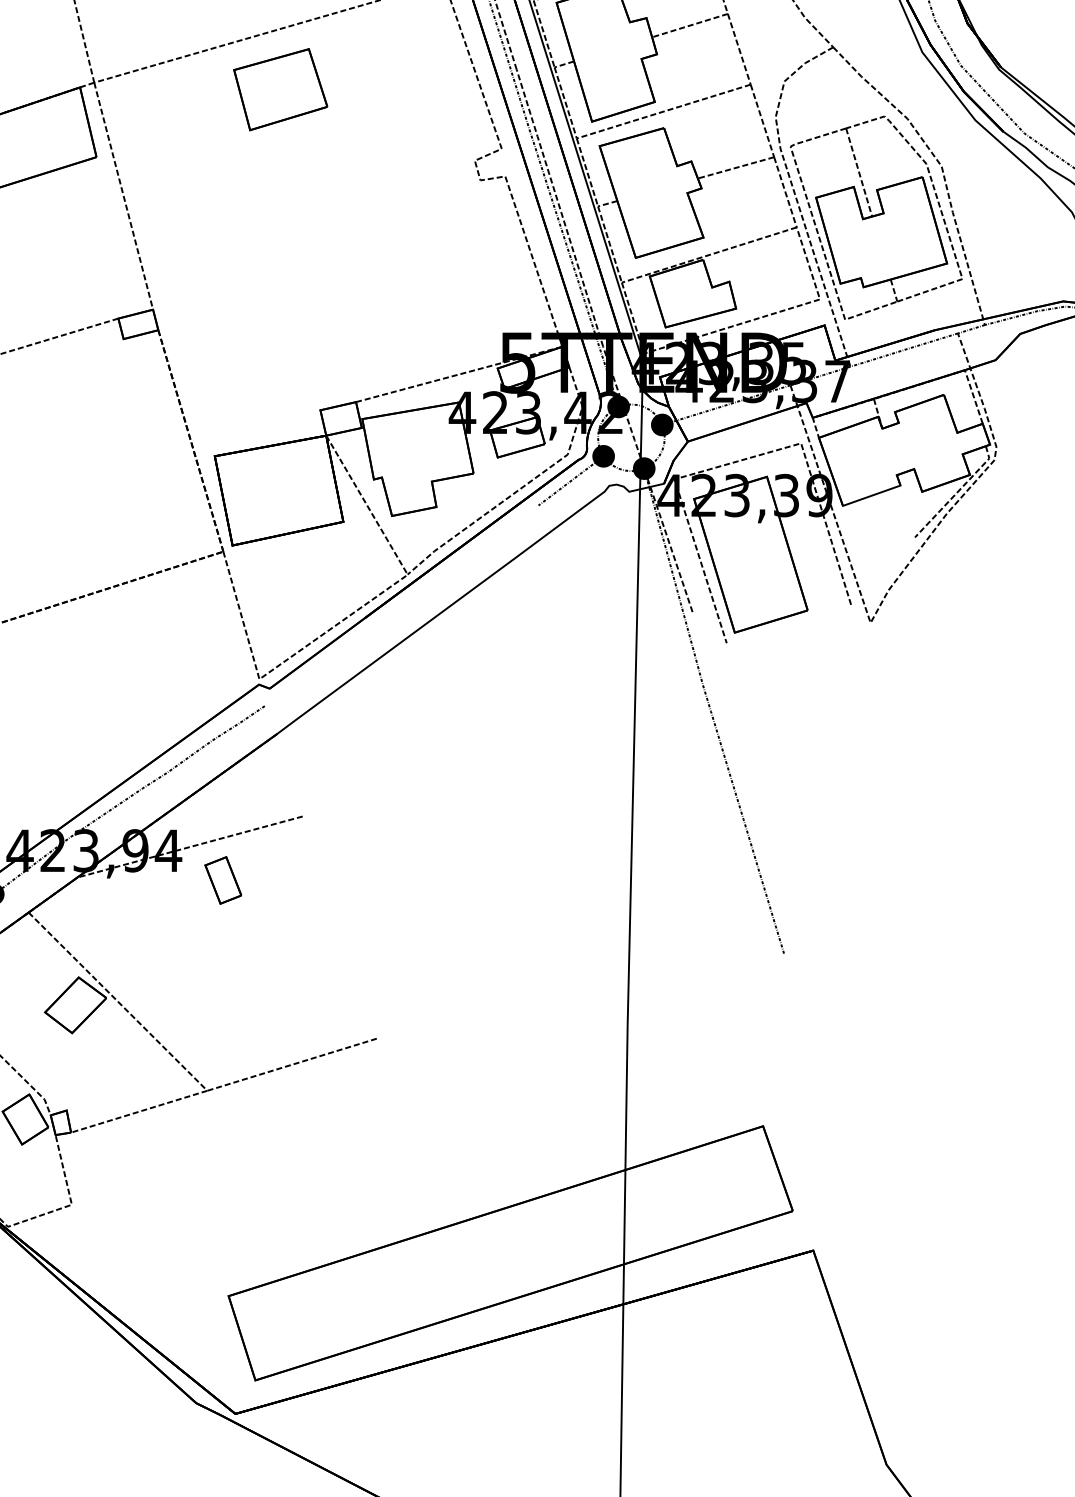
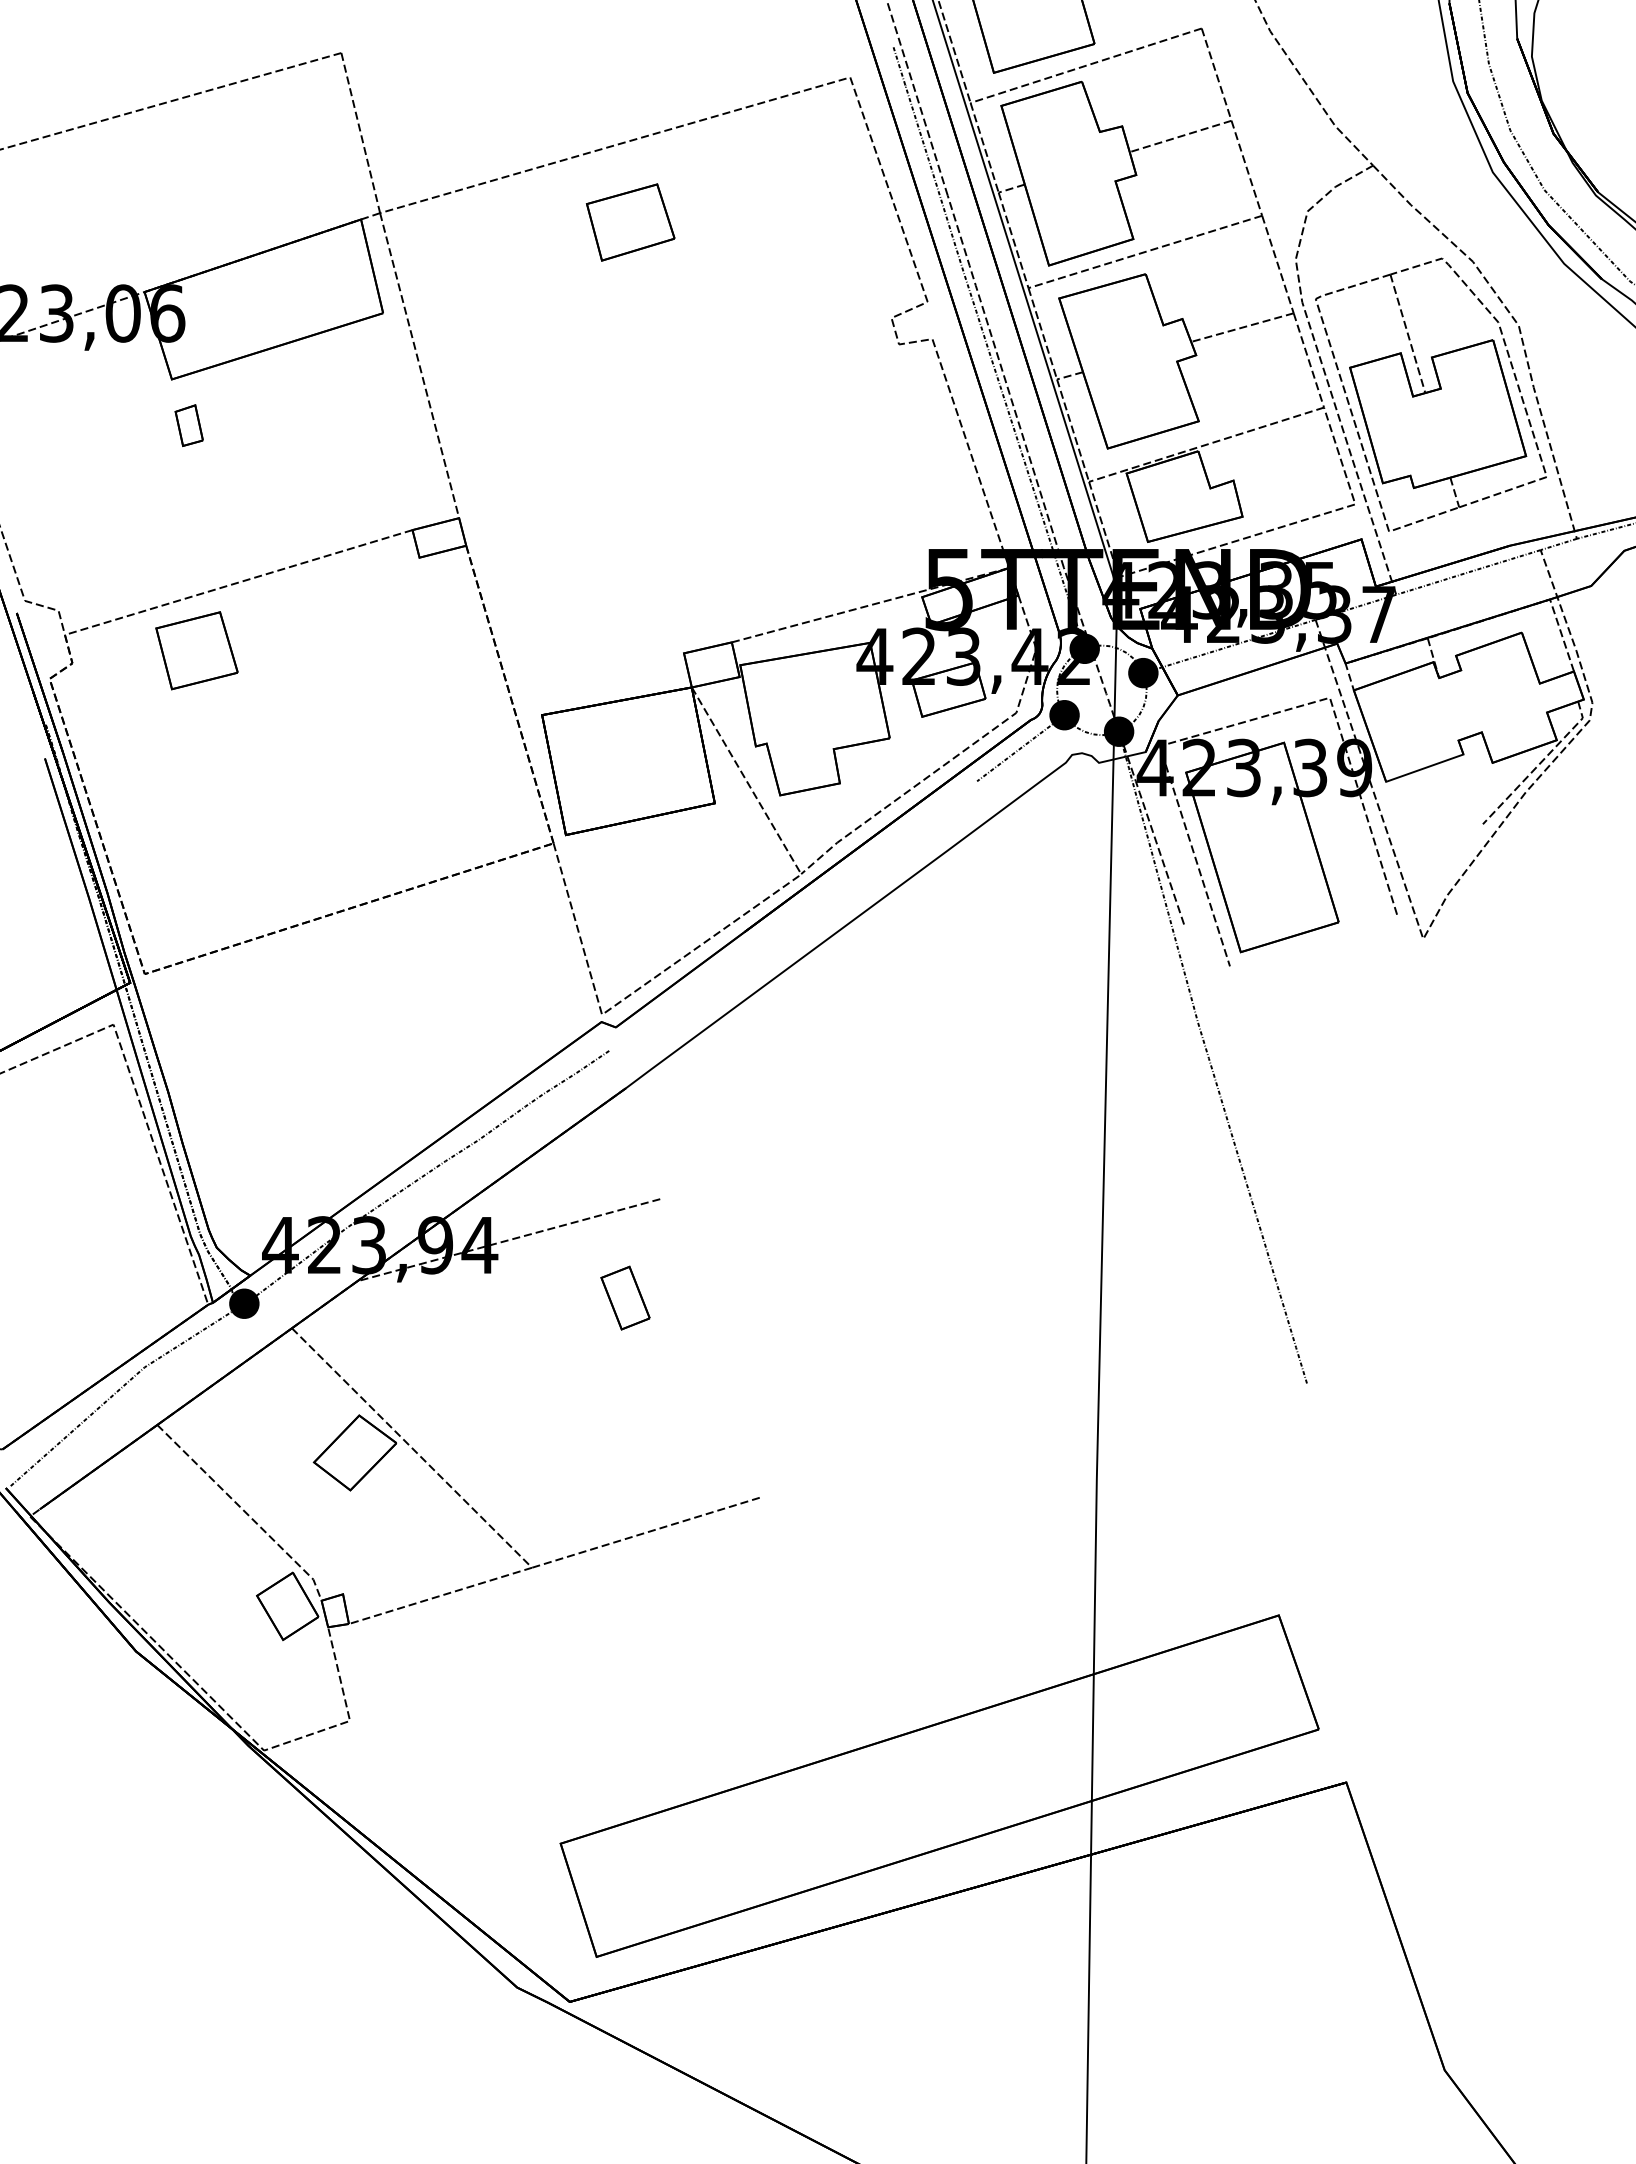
part: (280, 89) -> (630, 222), size x0.7
part: (223, 879) -> (625, 1297), moved

